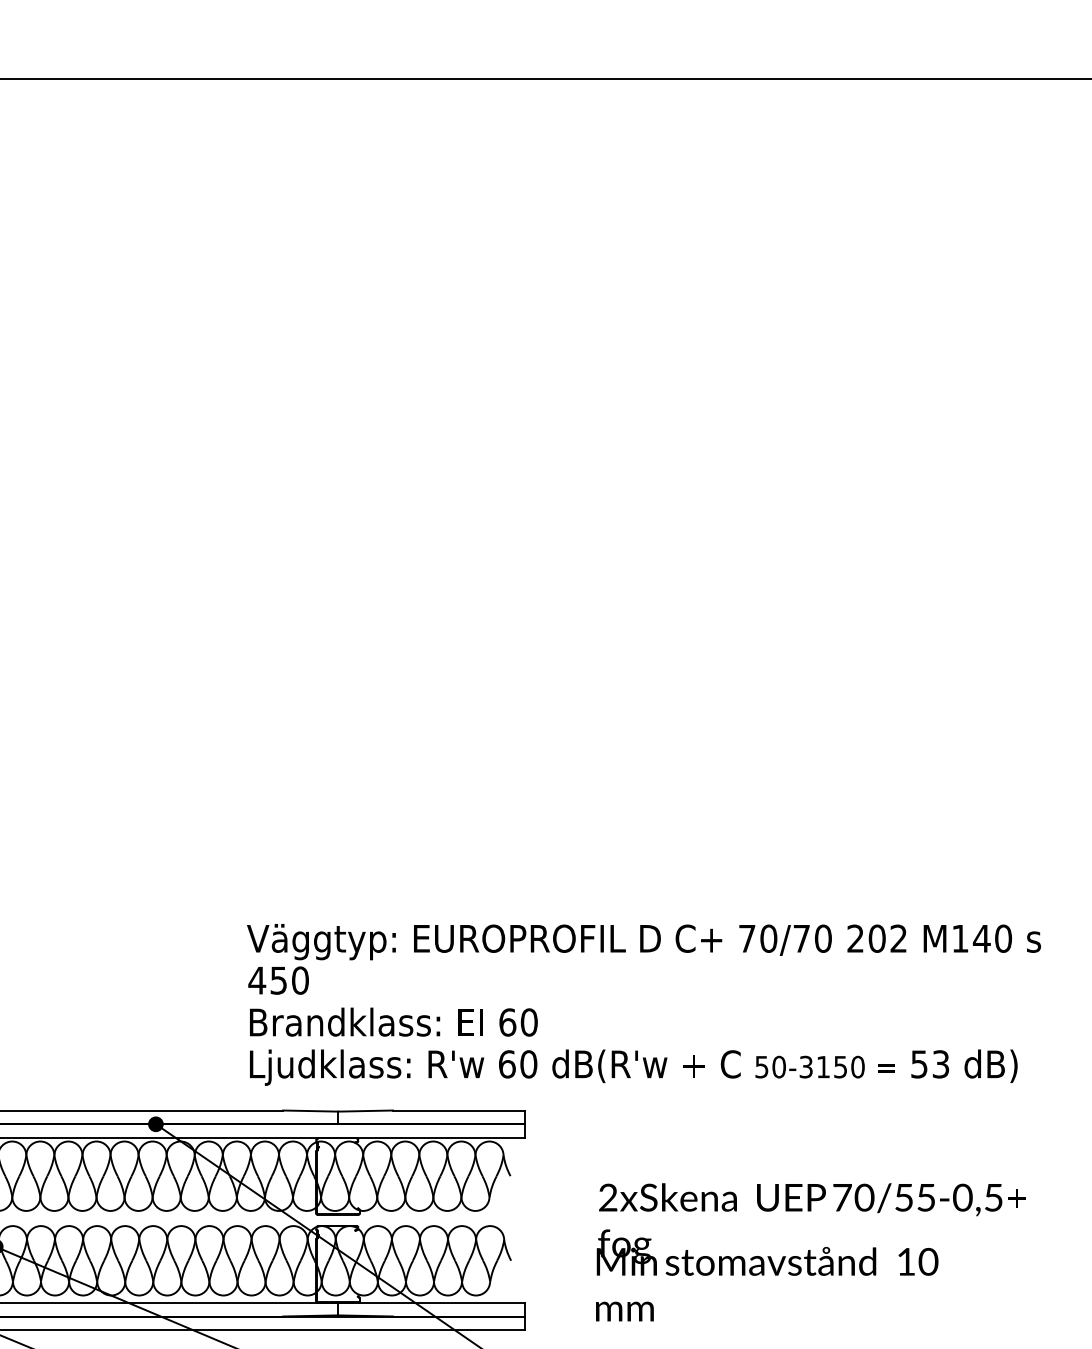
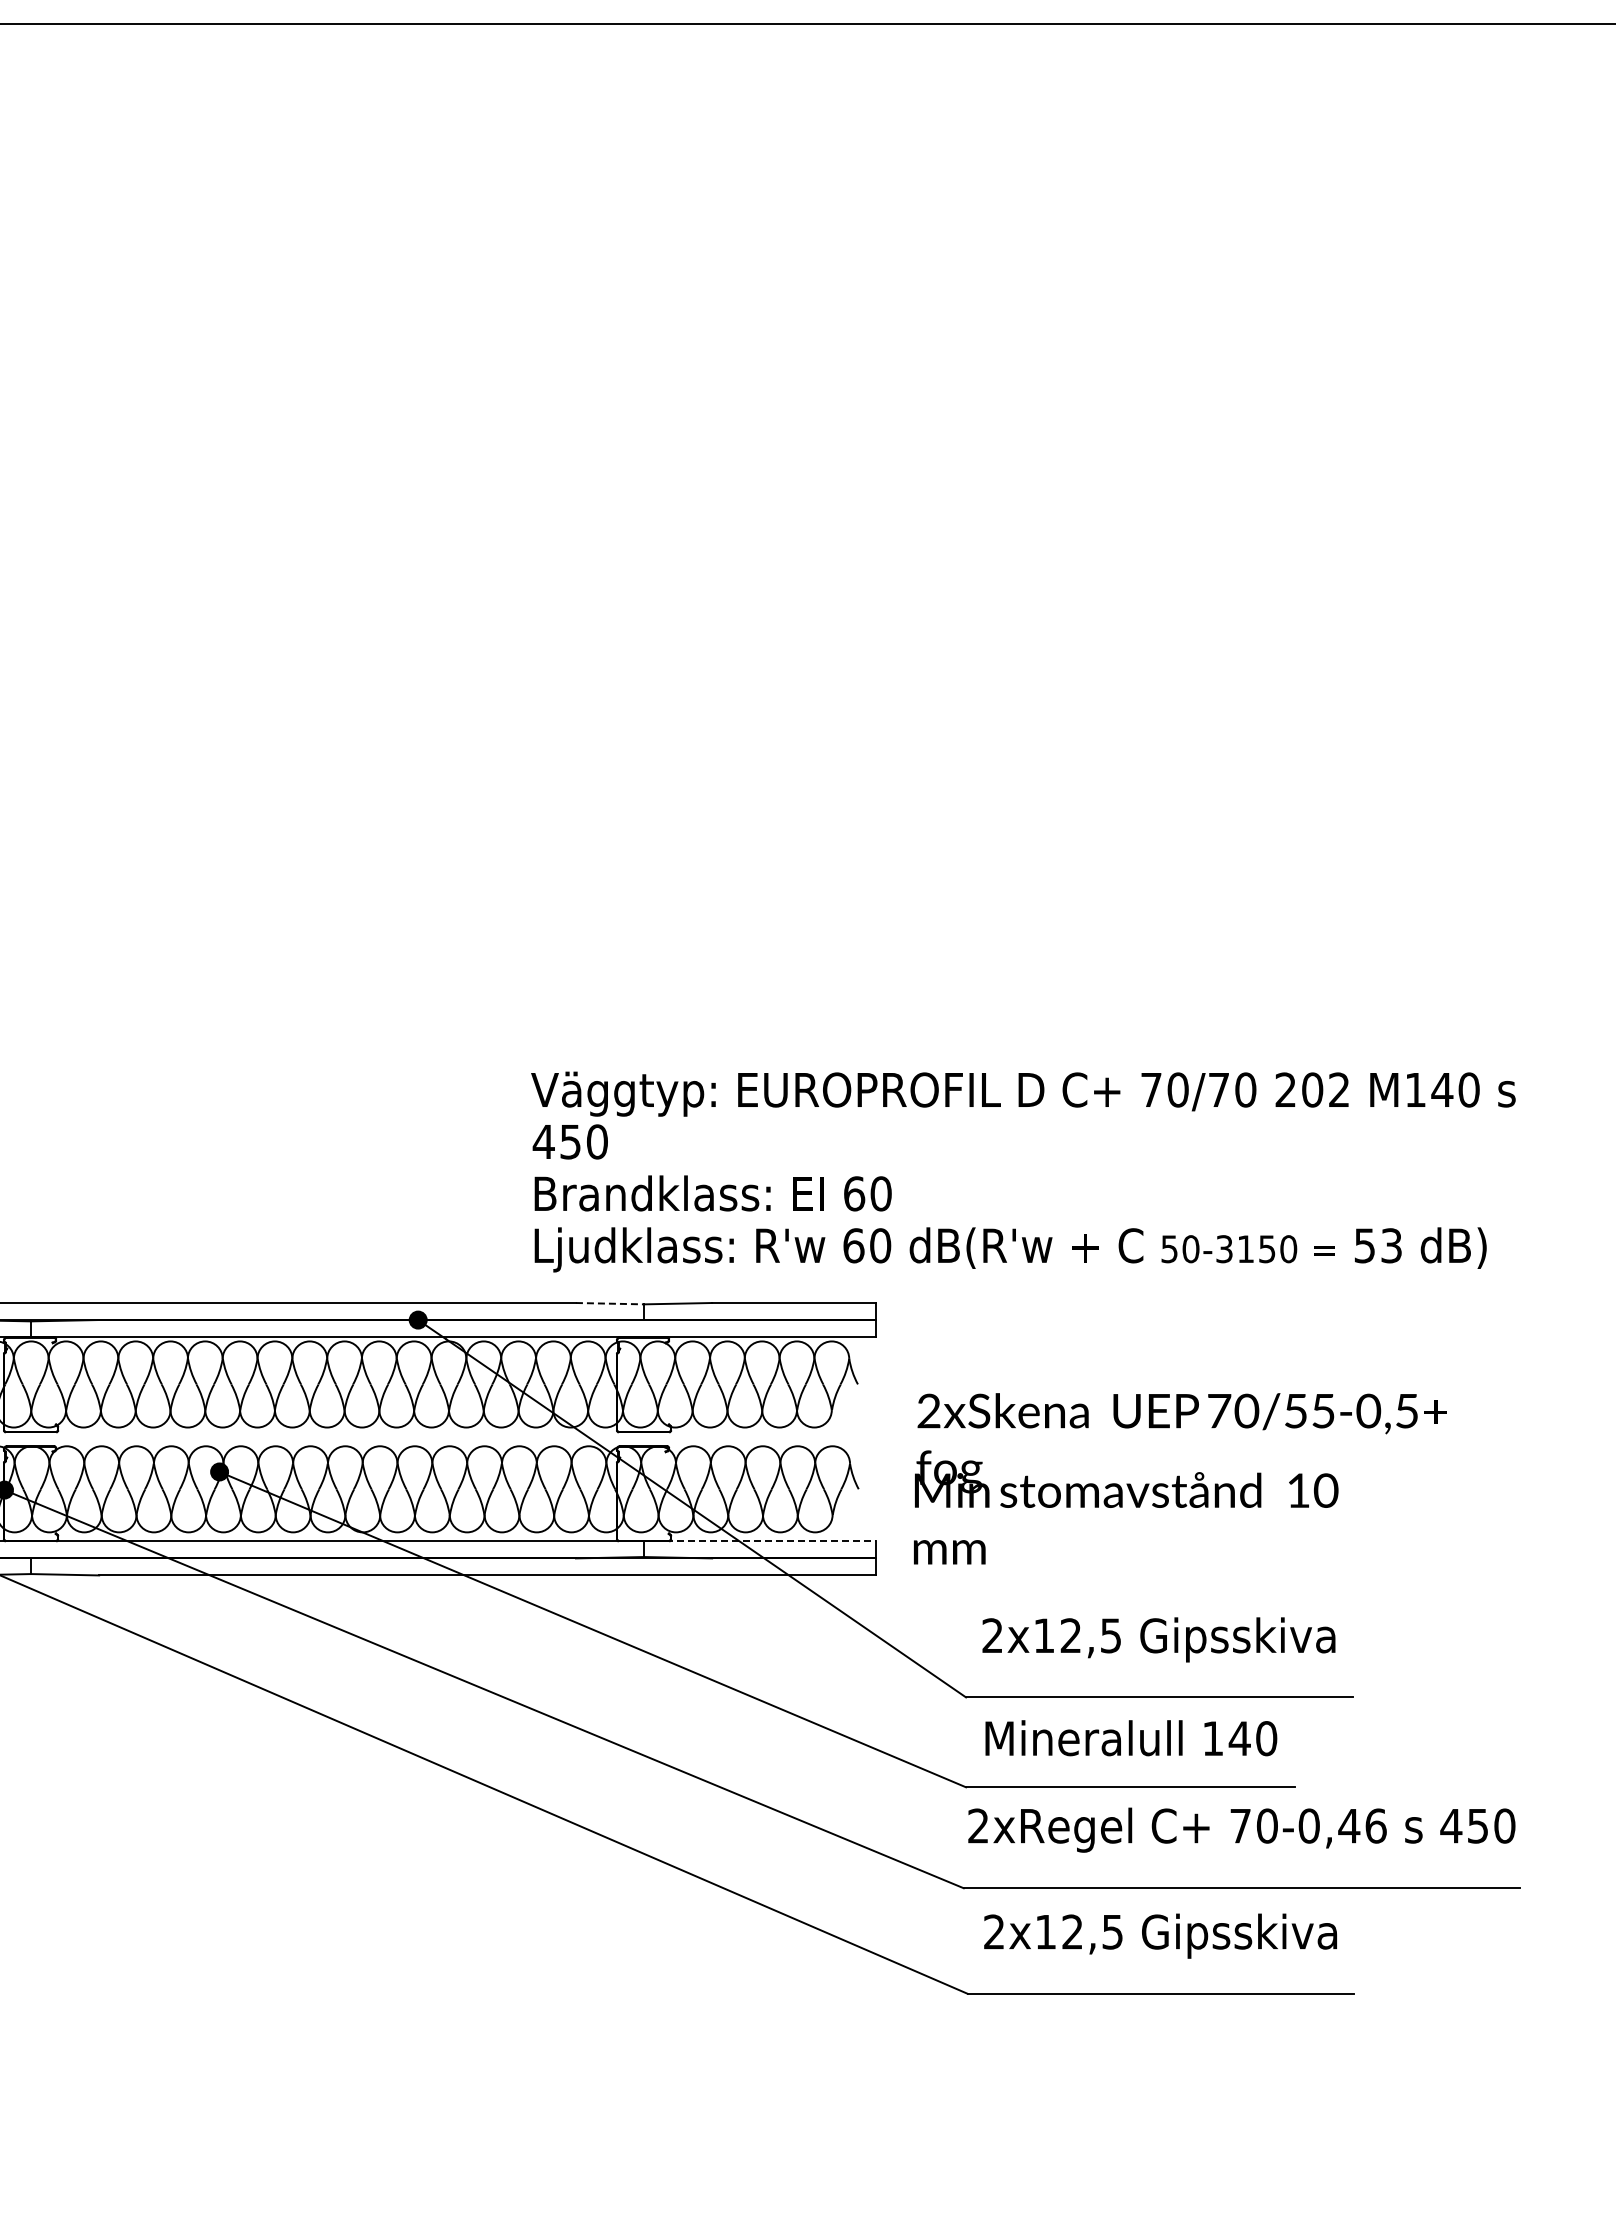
line: (311, 1110) -> (610, 1303), solid -> dashed
text: (811, 1252) -> (1180, 1478), moved
line: (431, 1302) -> (759, 1541), solid -> dashed

